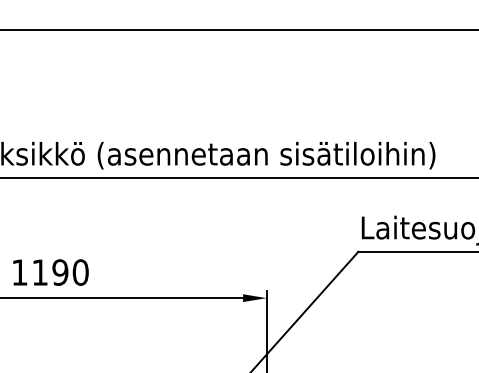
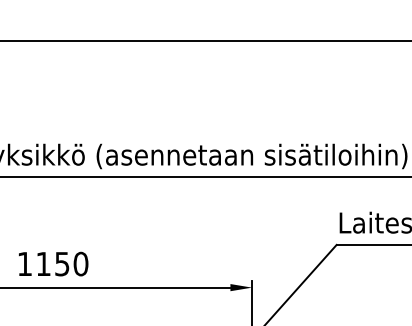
text: (60, 272) -> (62, 264), 1190 -> 1150

